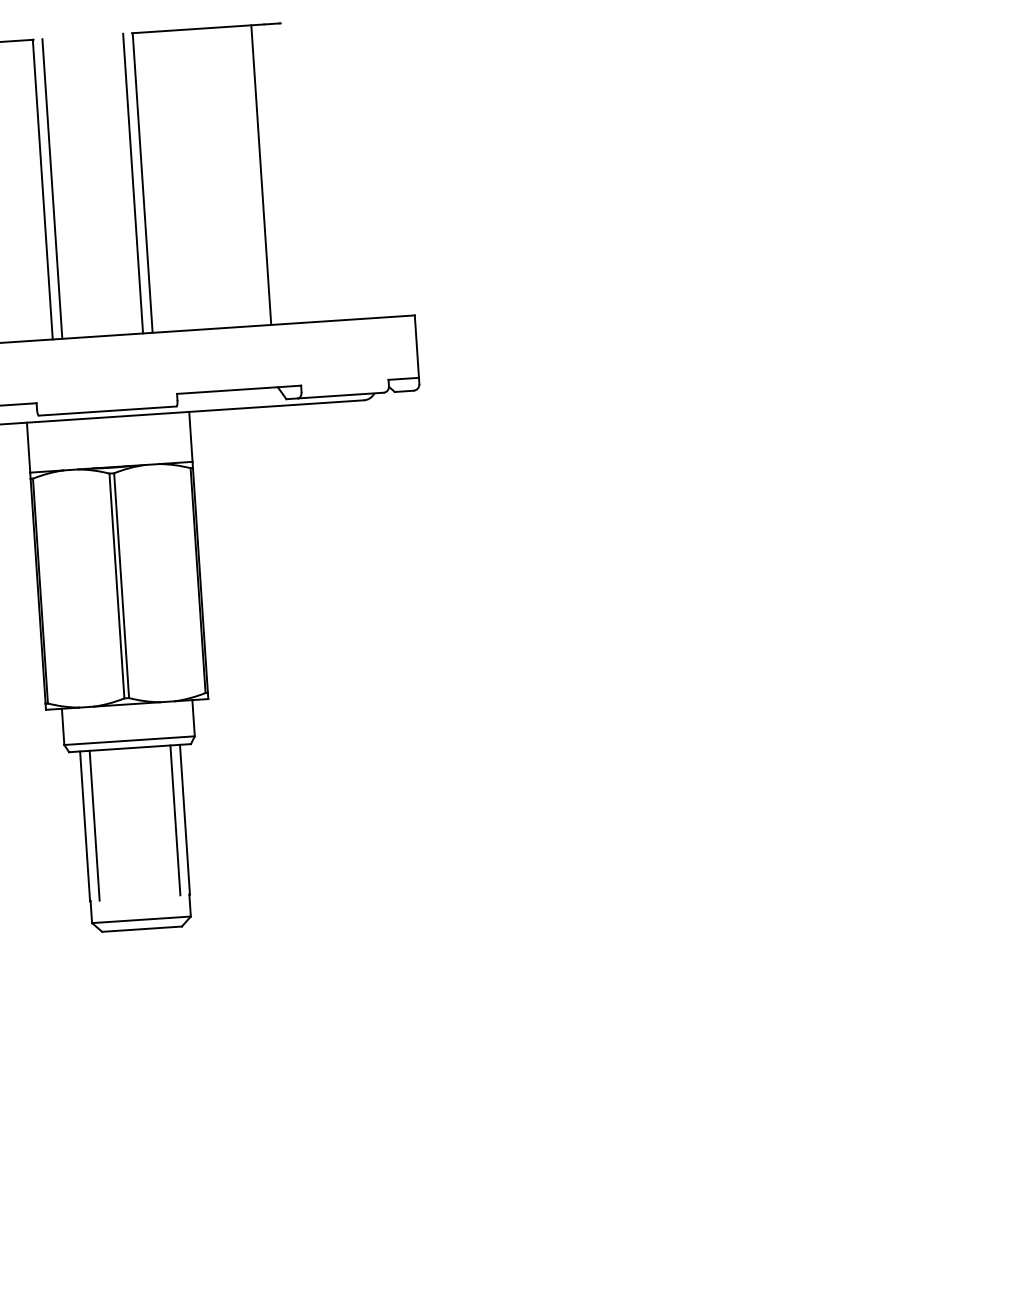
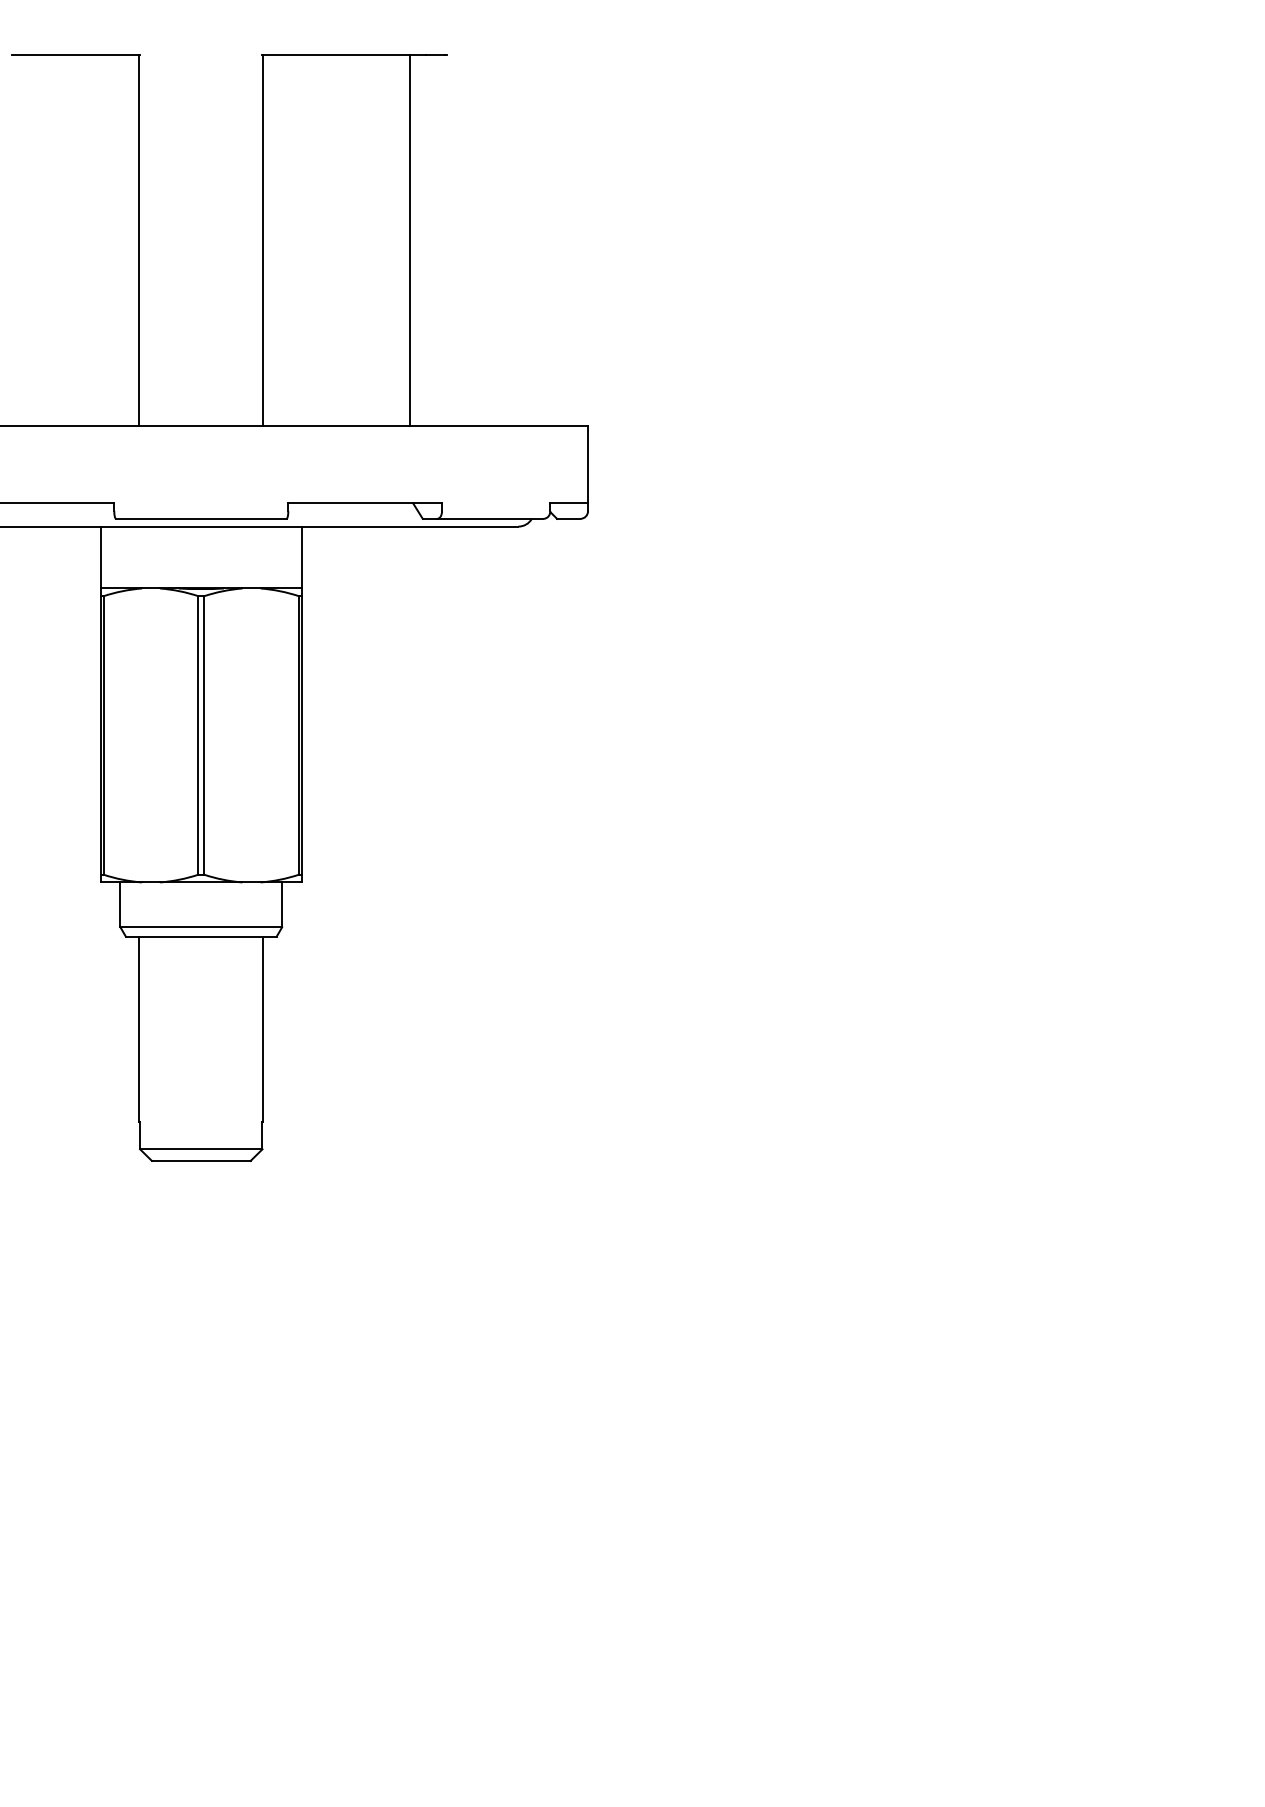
line: (133, 183) -> (251, 240), removed
line: (52, 189) -> (151, 240), removed
line: (175, 820) -> (251, 1029), removed
line: (94, 825) -> (151, 1029), removed

